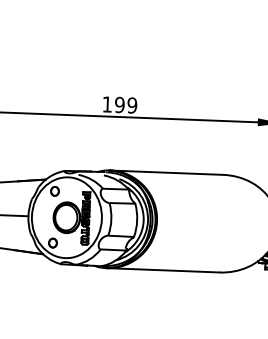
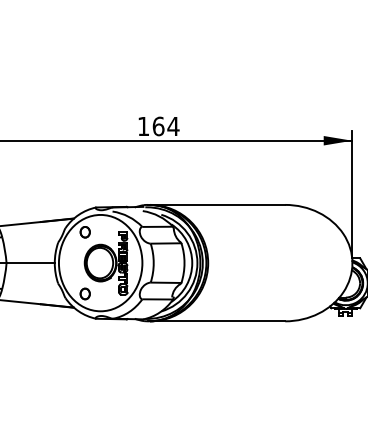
text: (125, 105) -> (165, 126), 199 -> 164

